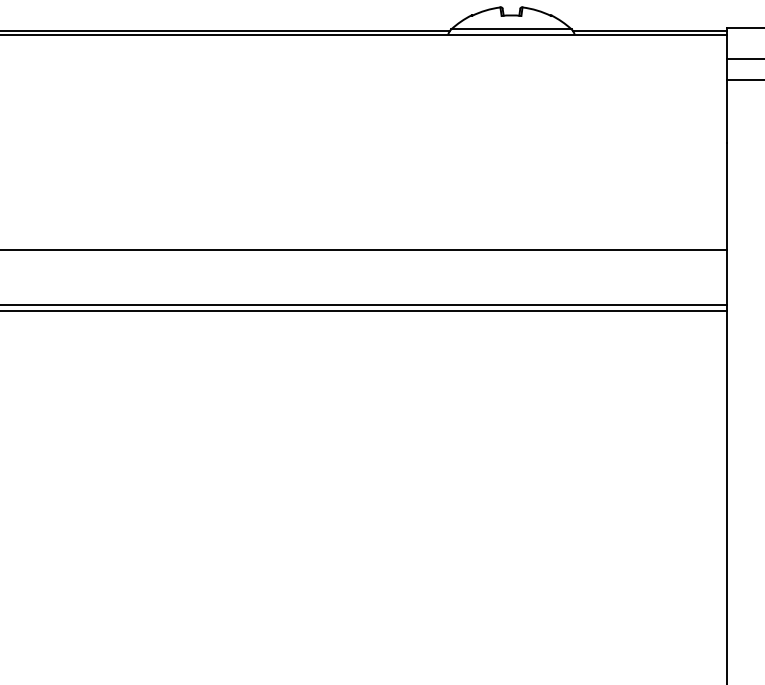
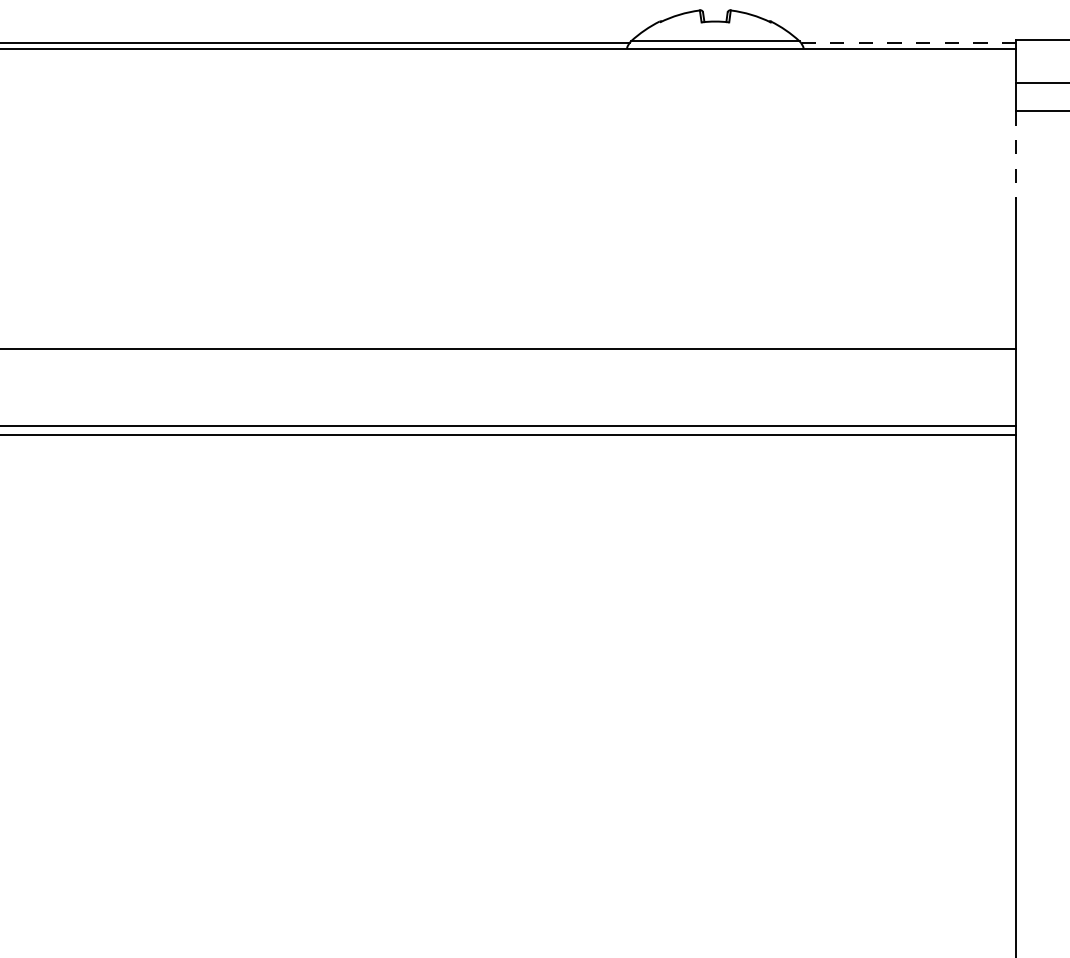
line: (649, 30) -> (908, 42), solid -> dashed
line: (726, 111) -> (1016, 155), solid -> dashed

